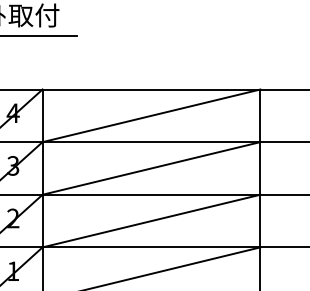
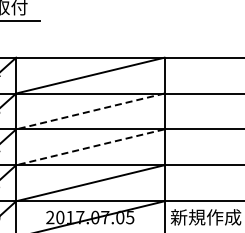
line: (150, 168) -> (89, 111), solid -> dashed
line: (150, 221) -> (89, 147), solid -> dashed

